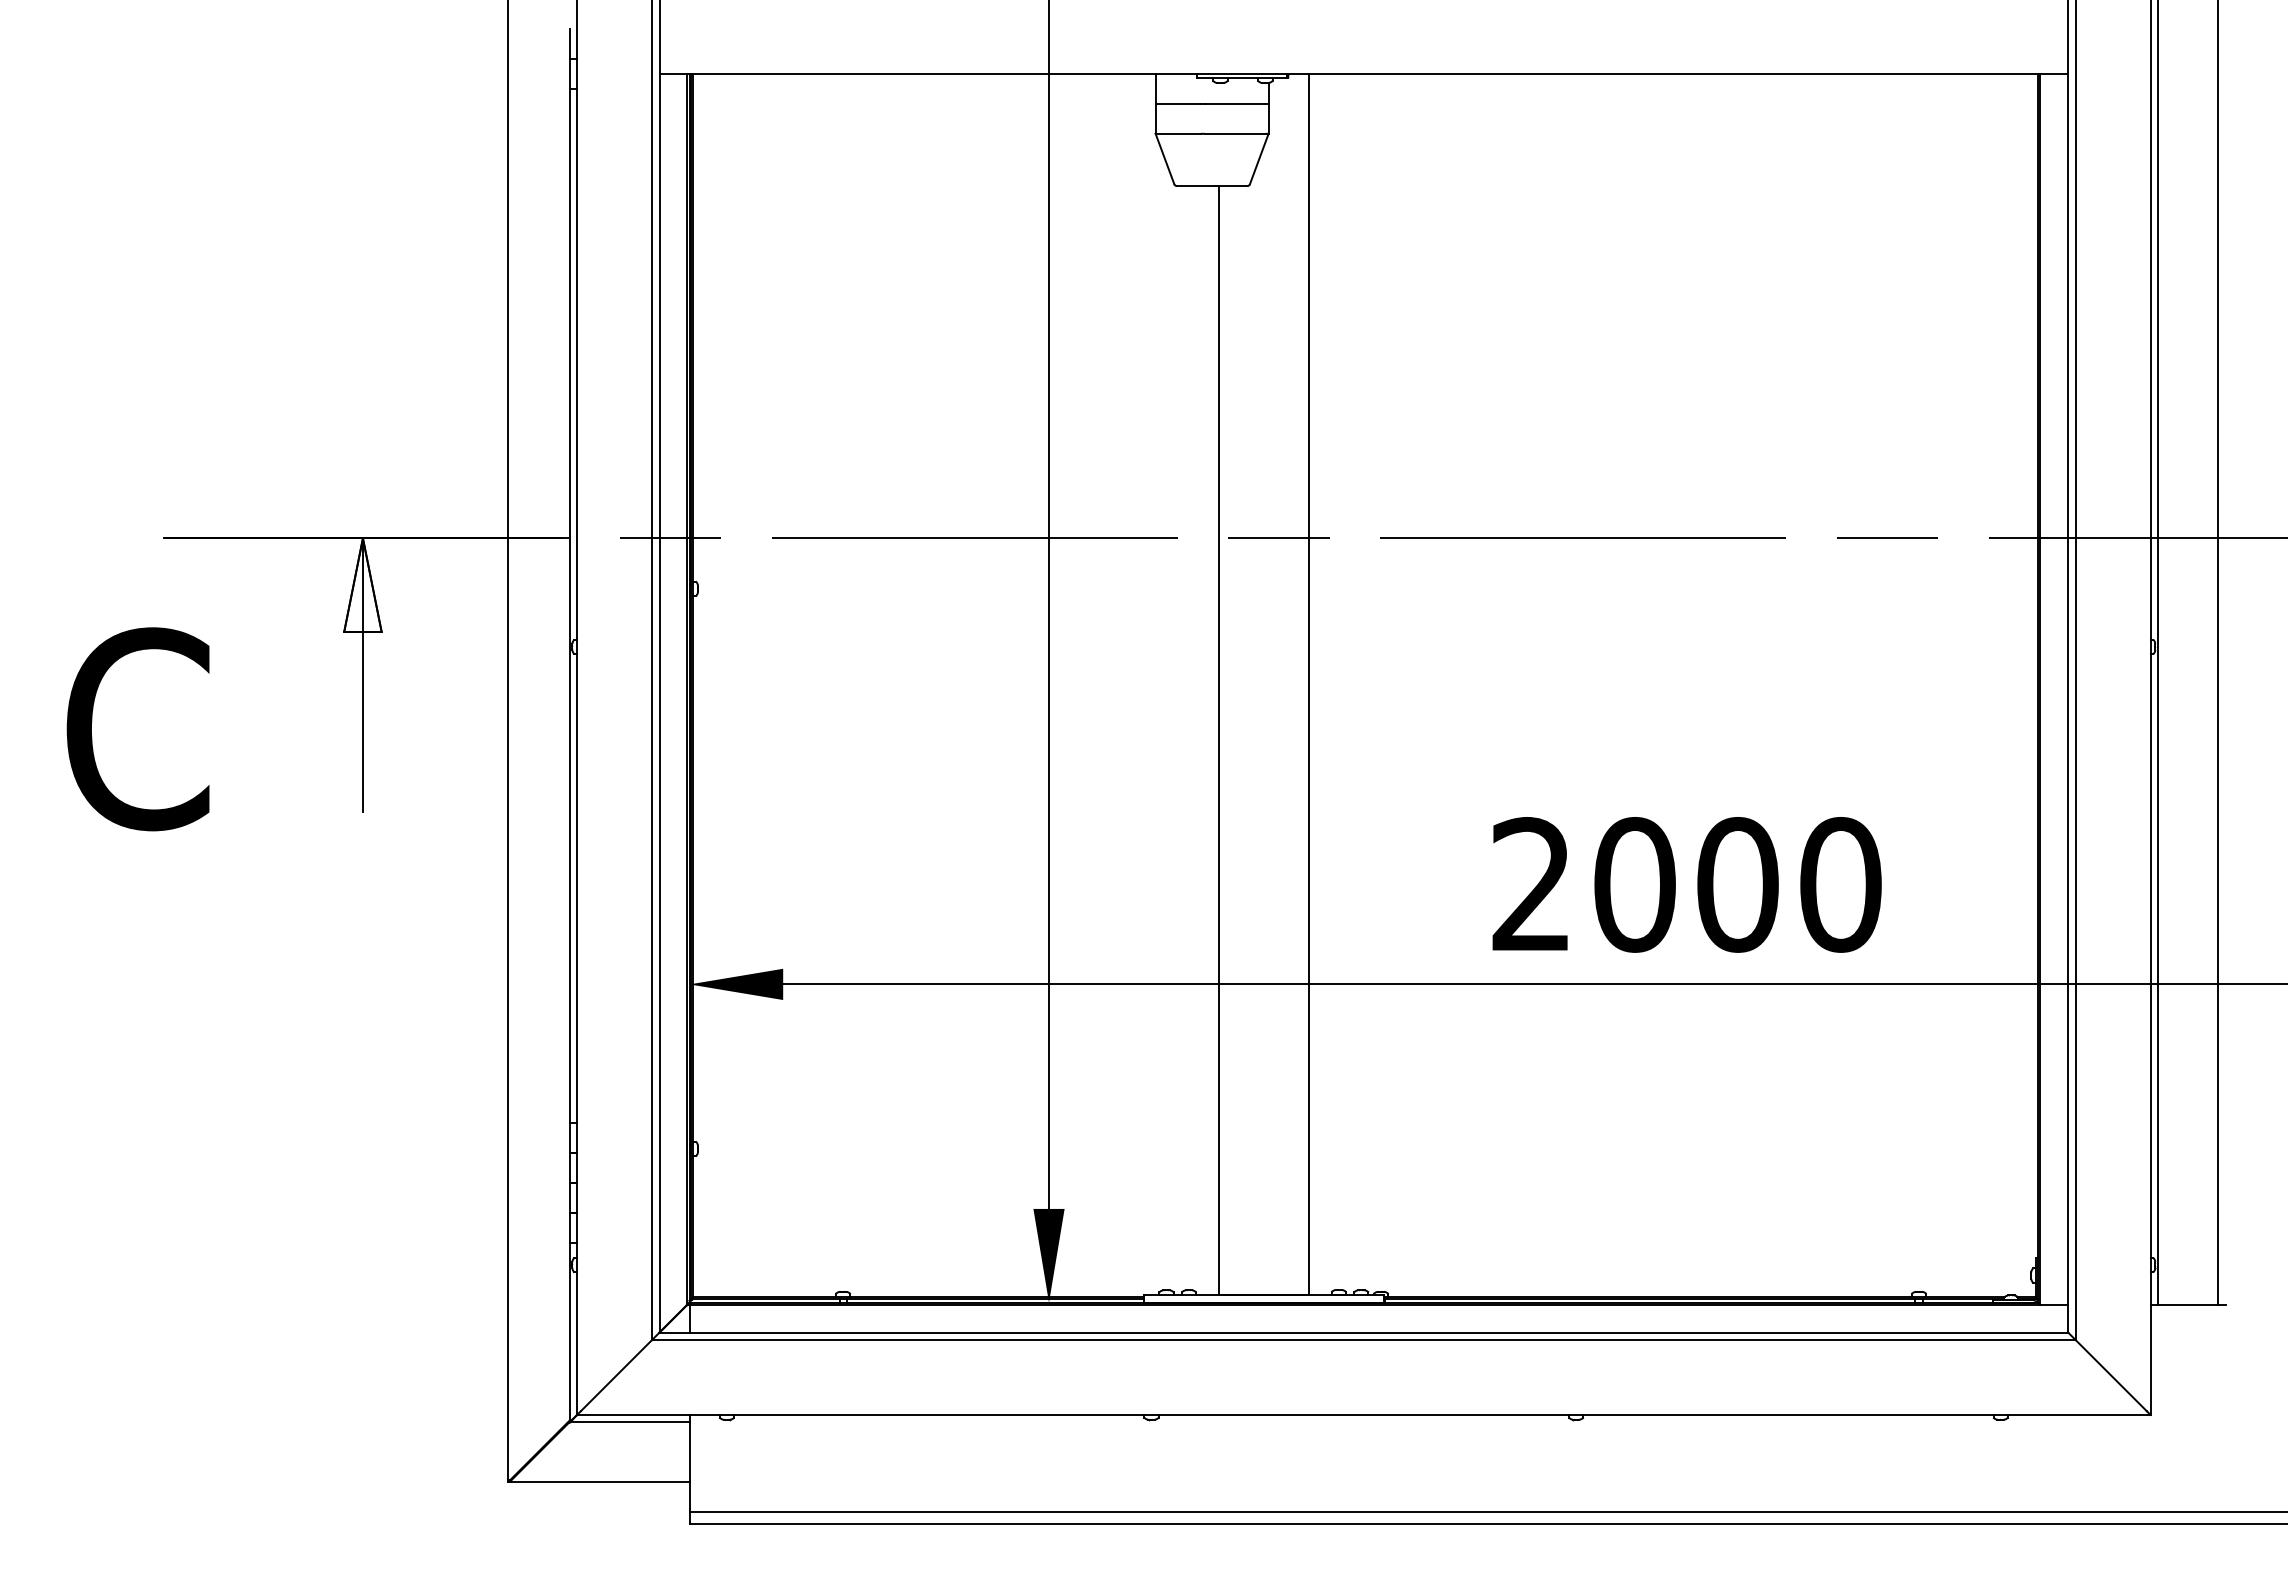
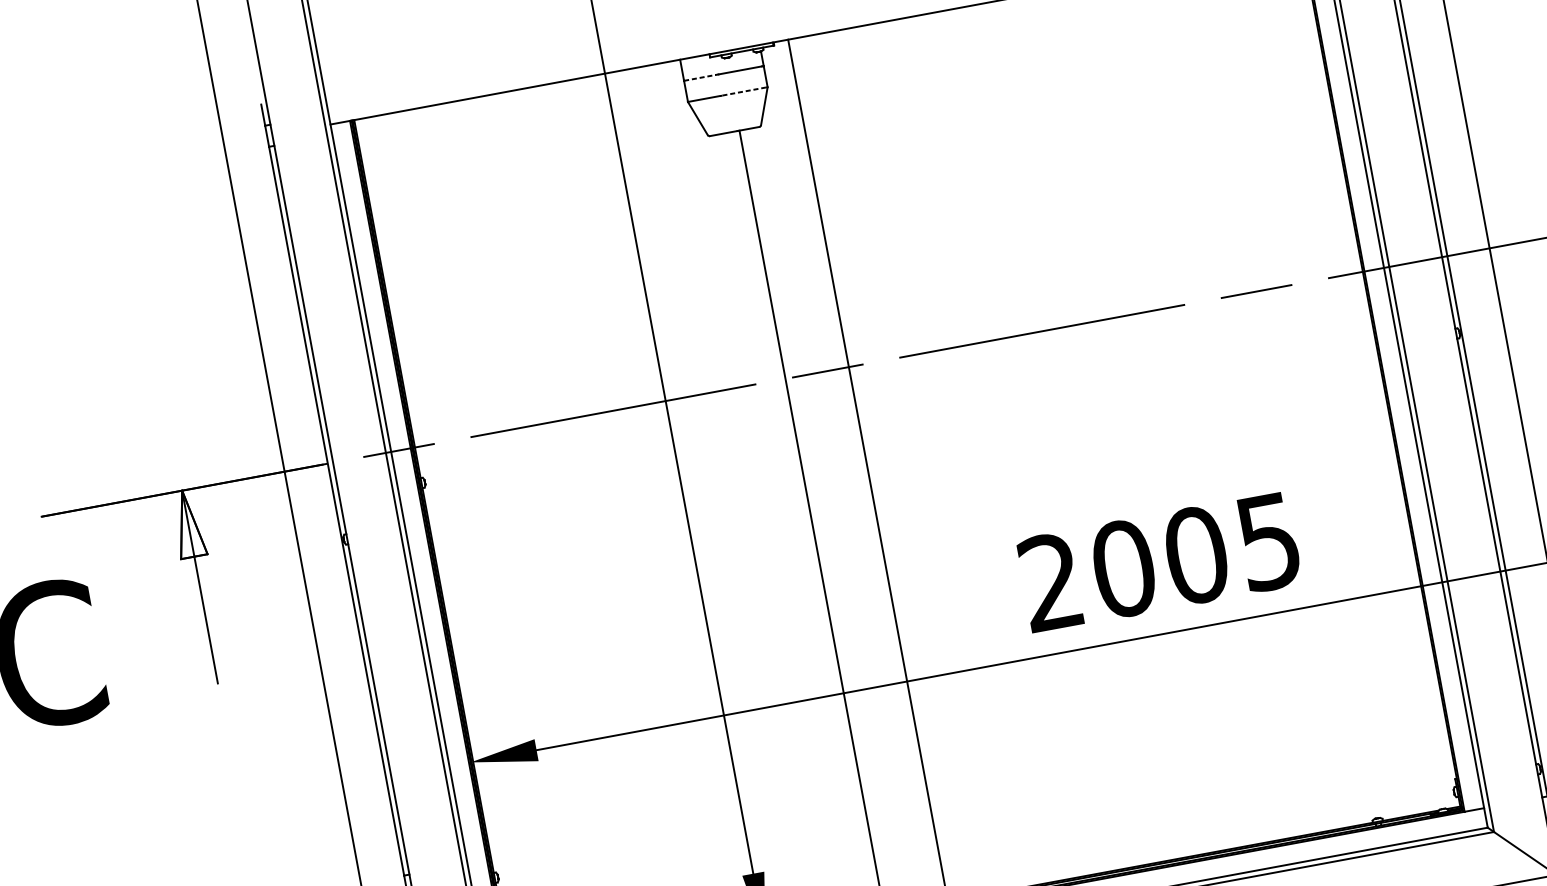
line: (1178, 103) -> (700, 77), solid -> dashed
line: (1235, 133) -> (744, 91), solid -> dashed
text: (1840, 884) -> (1268, 541), 2000 -> 2005

